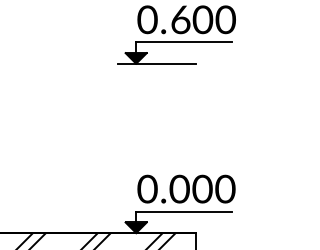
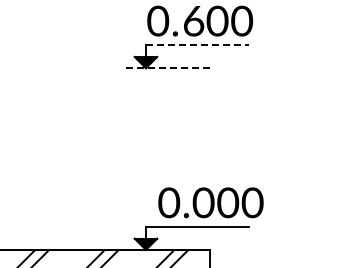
line: (184, 42) -> (197, 45), solid -> dashed
line: (157, 63) -> (168, 68), solid -> dashed
text: (186, 188) -> (210, 202), moved

